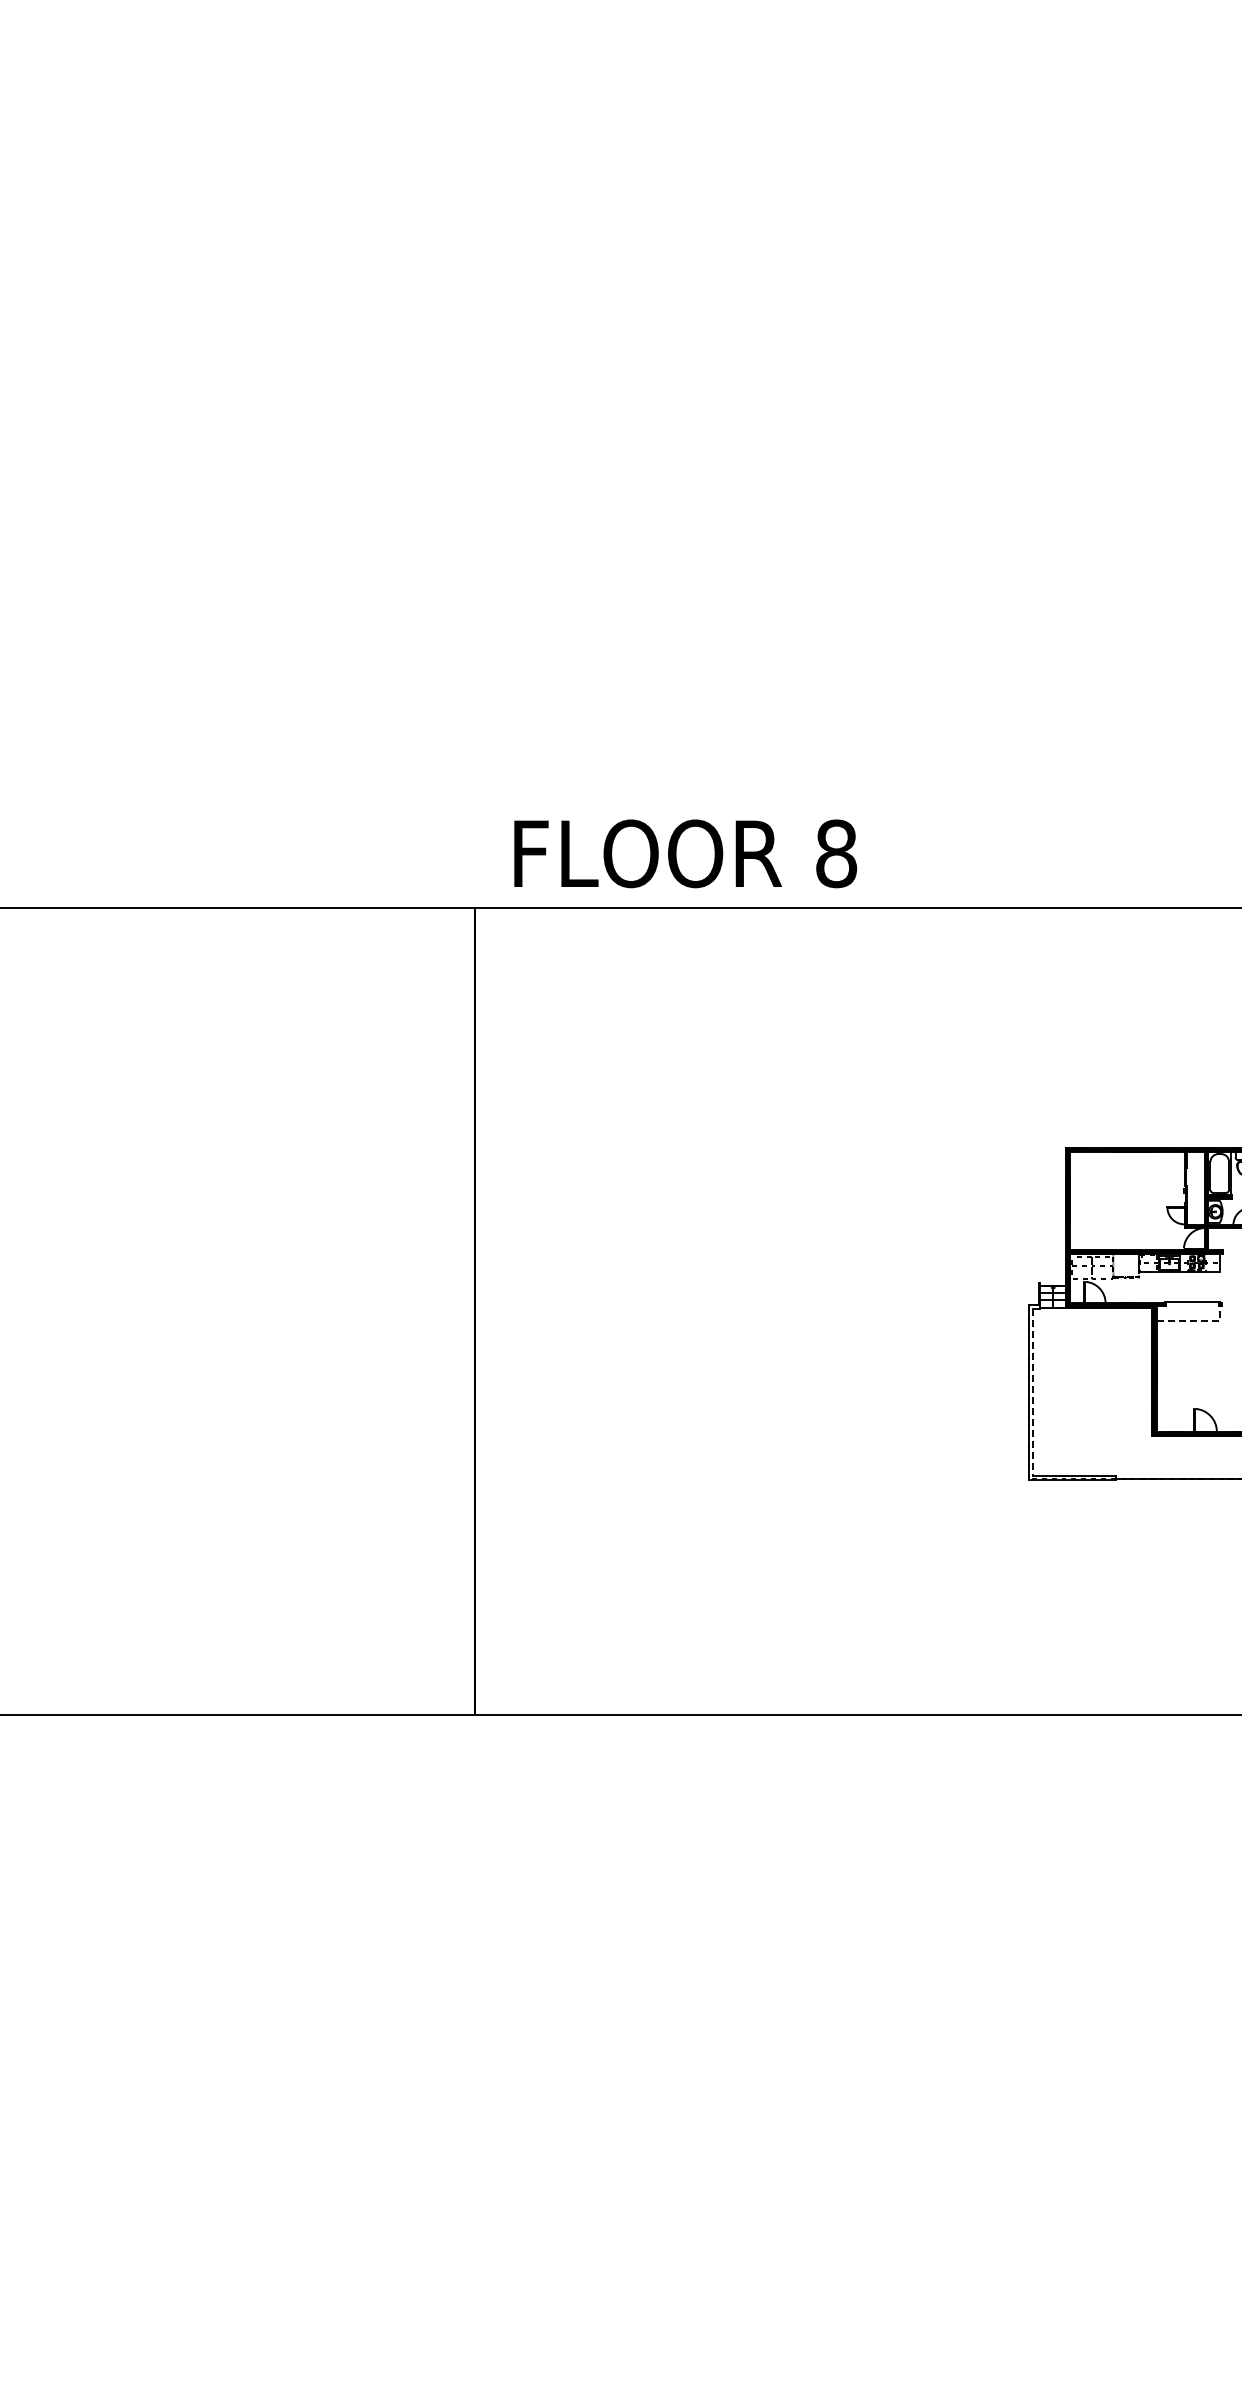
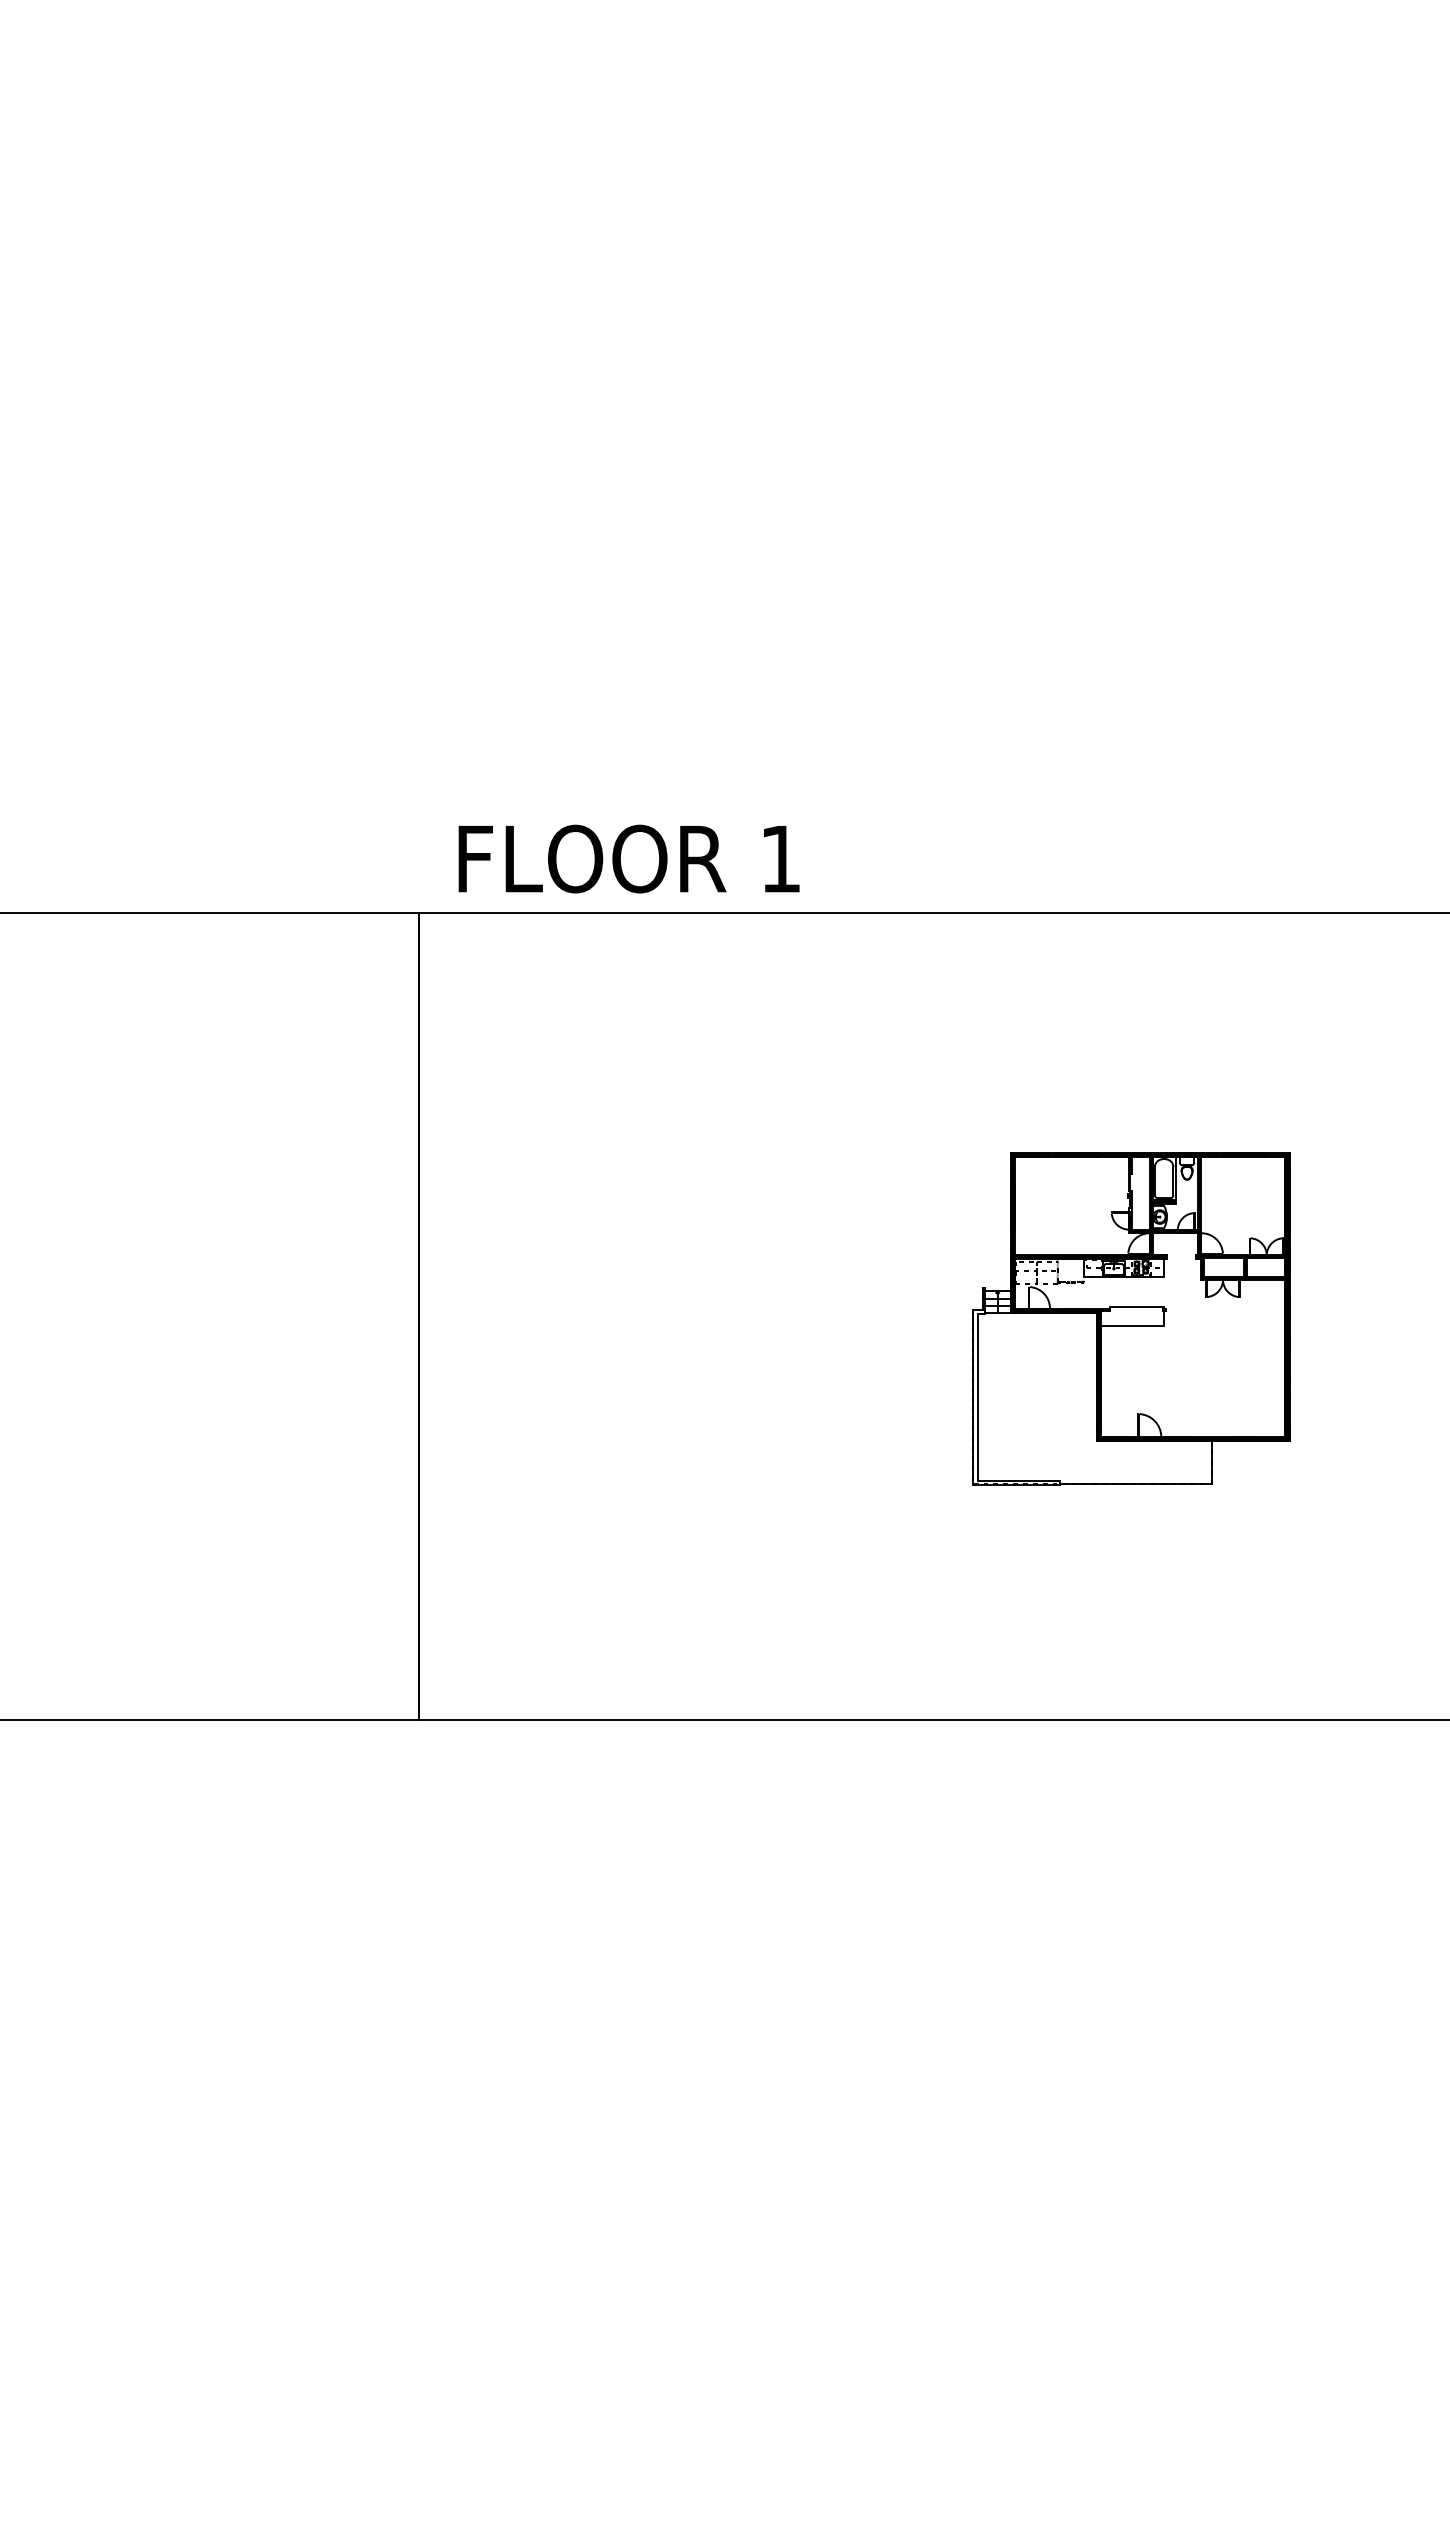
text: (836, 853) -> (780, 858), 8 -> 1
line: (1196, 1320) -> (1140, 1325), dashed -> solid
line: (1033, 1393) -> (977, 1398), dashed -> solid

